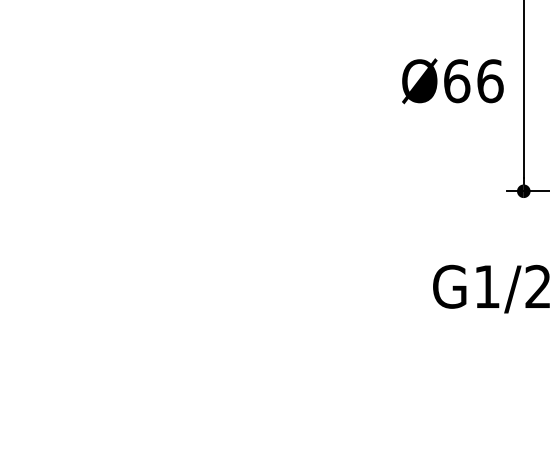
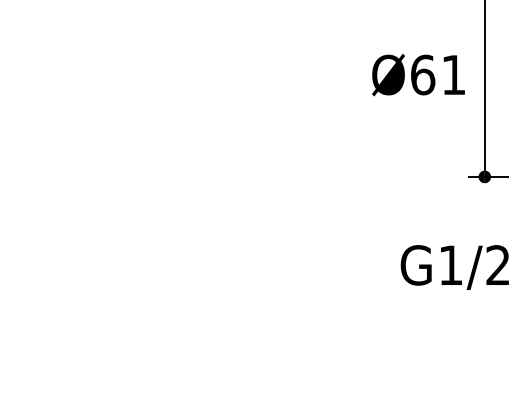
text: (491, 80) -> (454, 74), Ø66 -> Ø61

